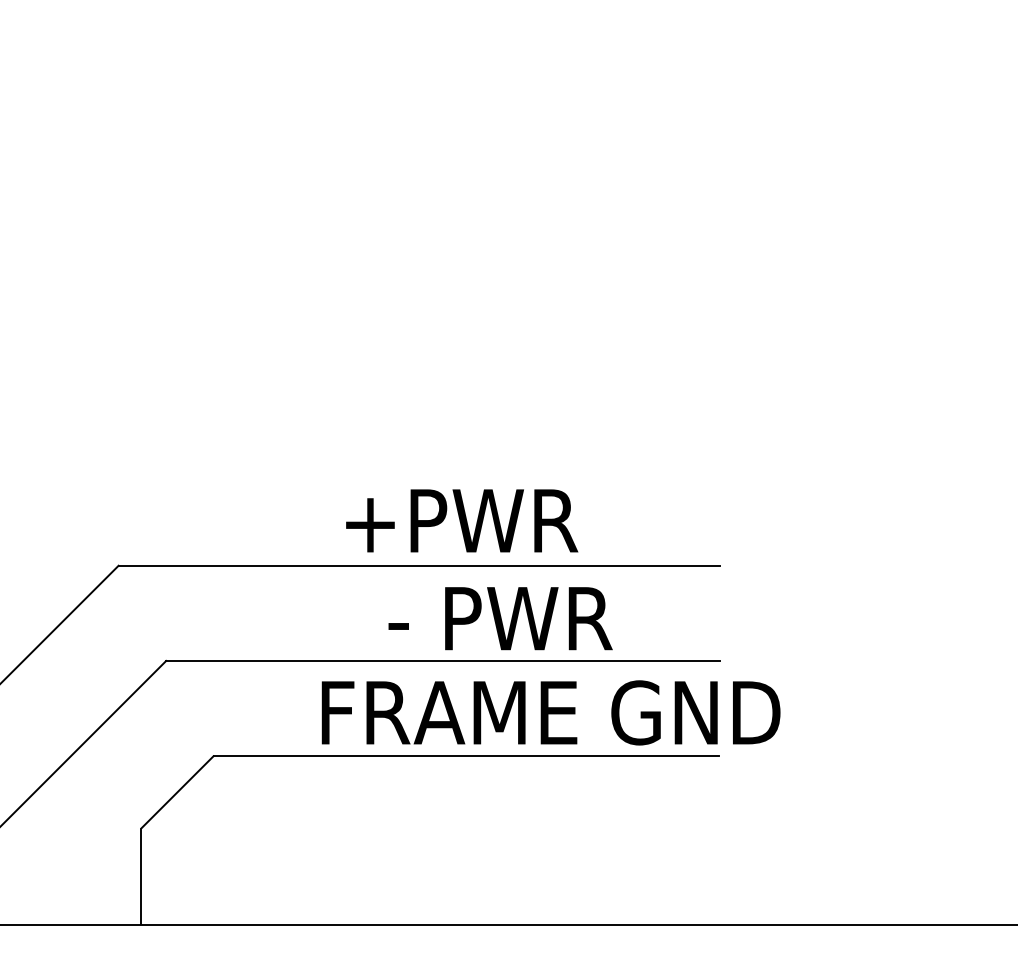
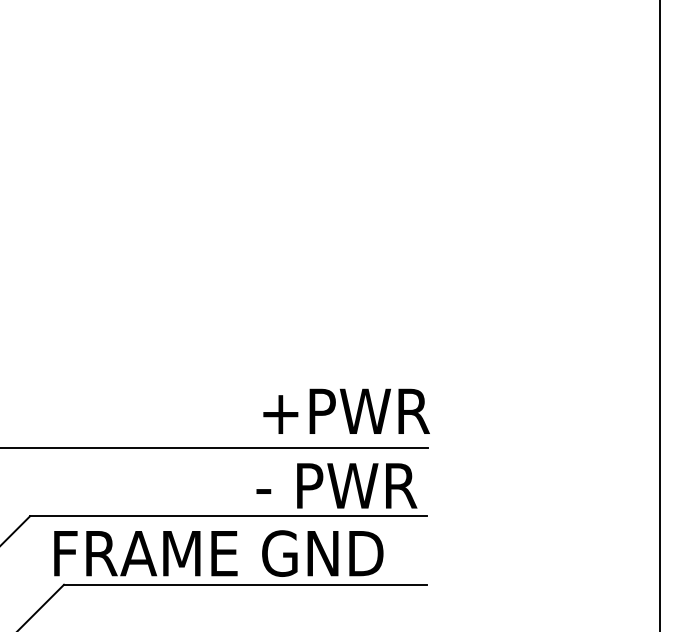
text: (462, 520) -> (346, 411), moved
text: (500, 618) -> (336, 485), moved
text: (550, 712) -> (218, 553), moved

